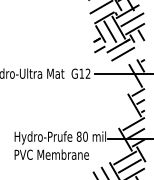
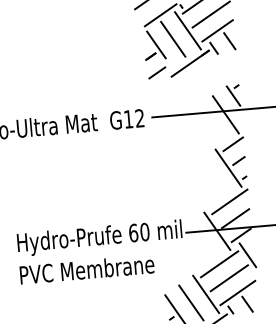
line: (123, 53) -> (200, 76), removed
text: (78, 136) -> (132, 232), 80 -> 60

